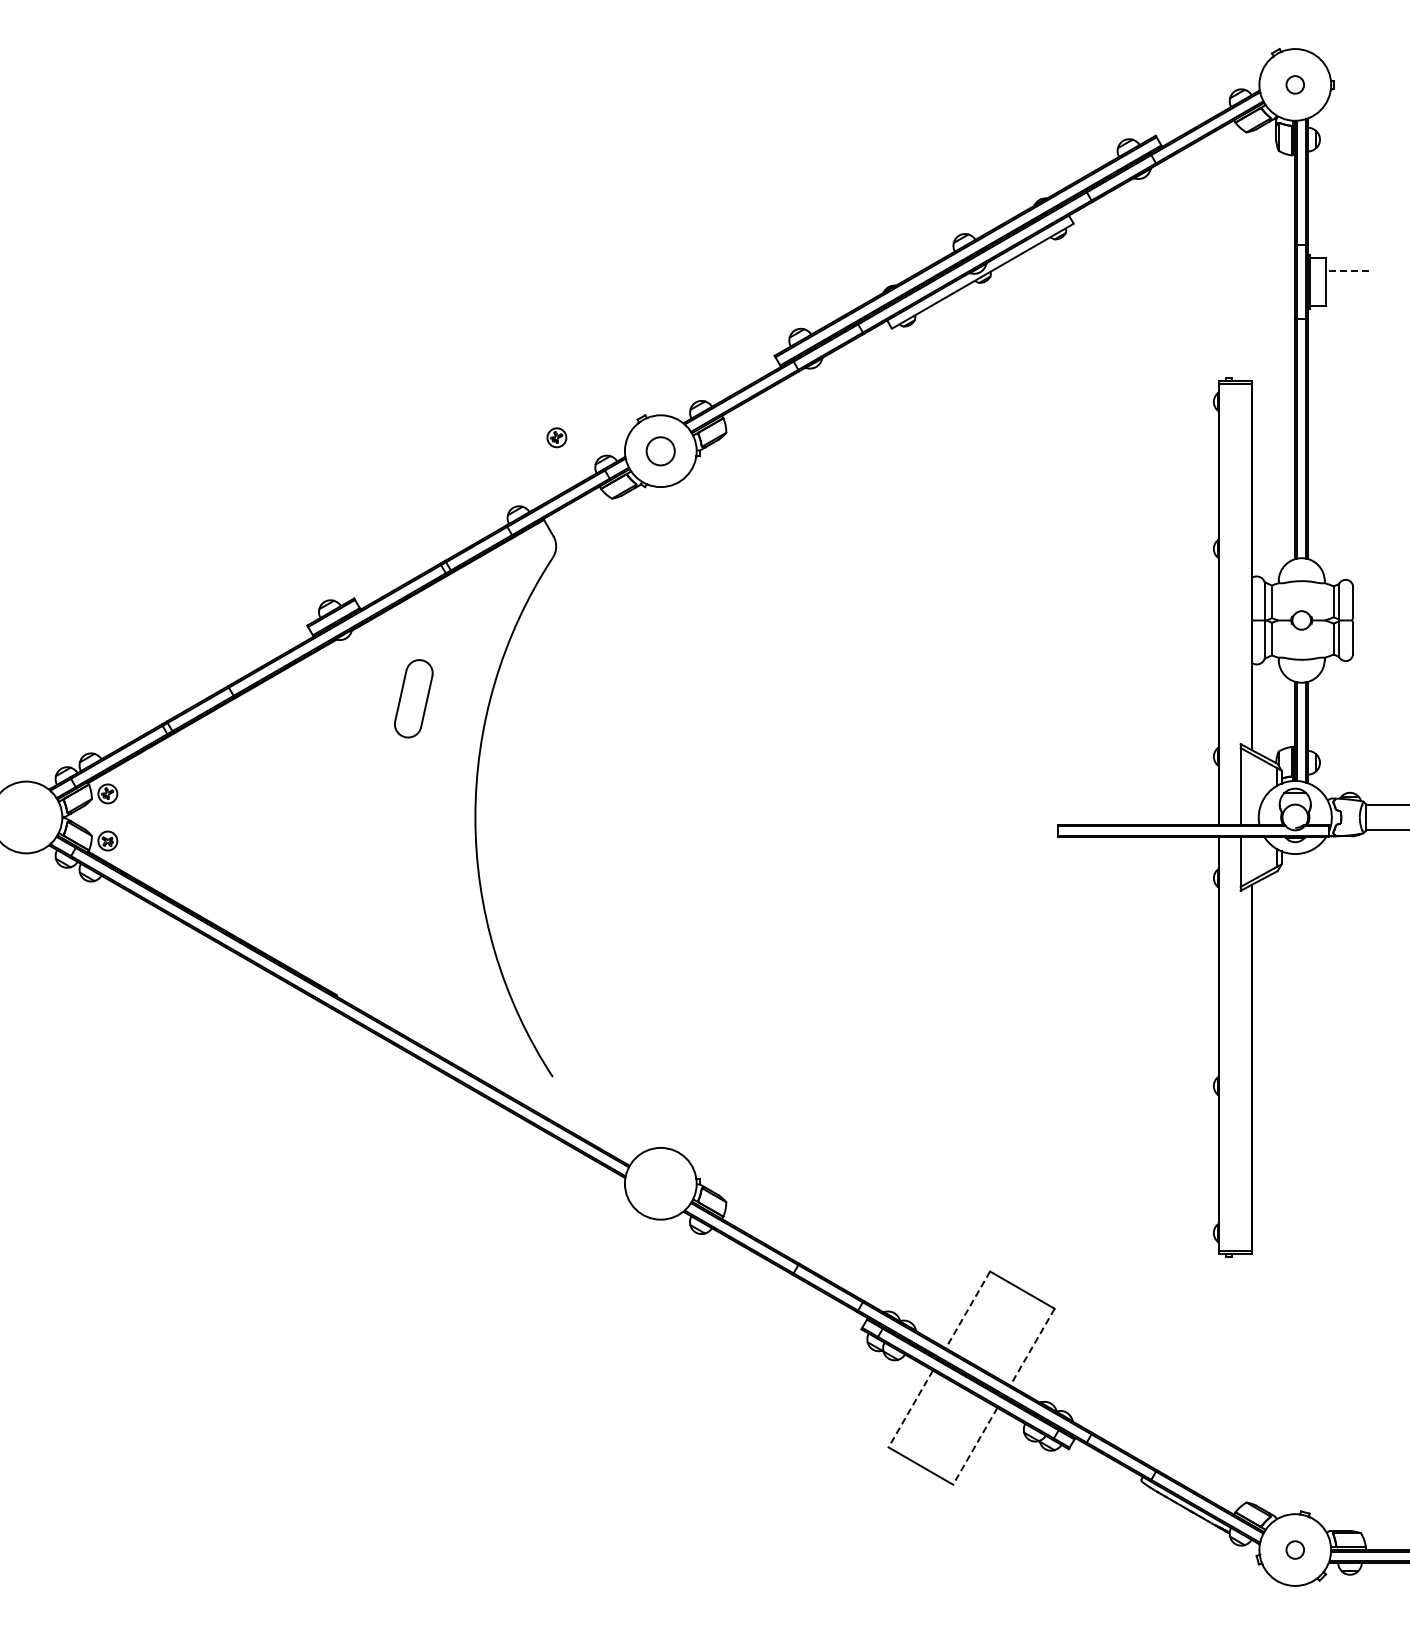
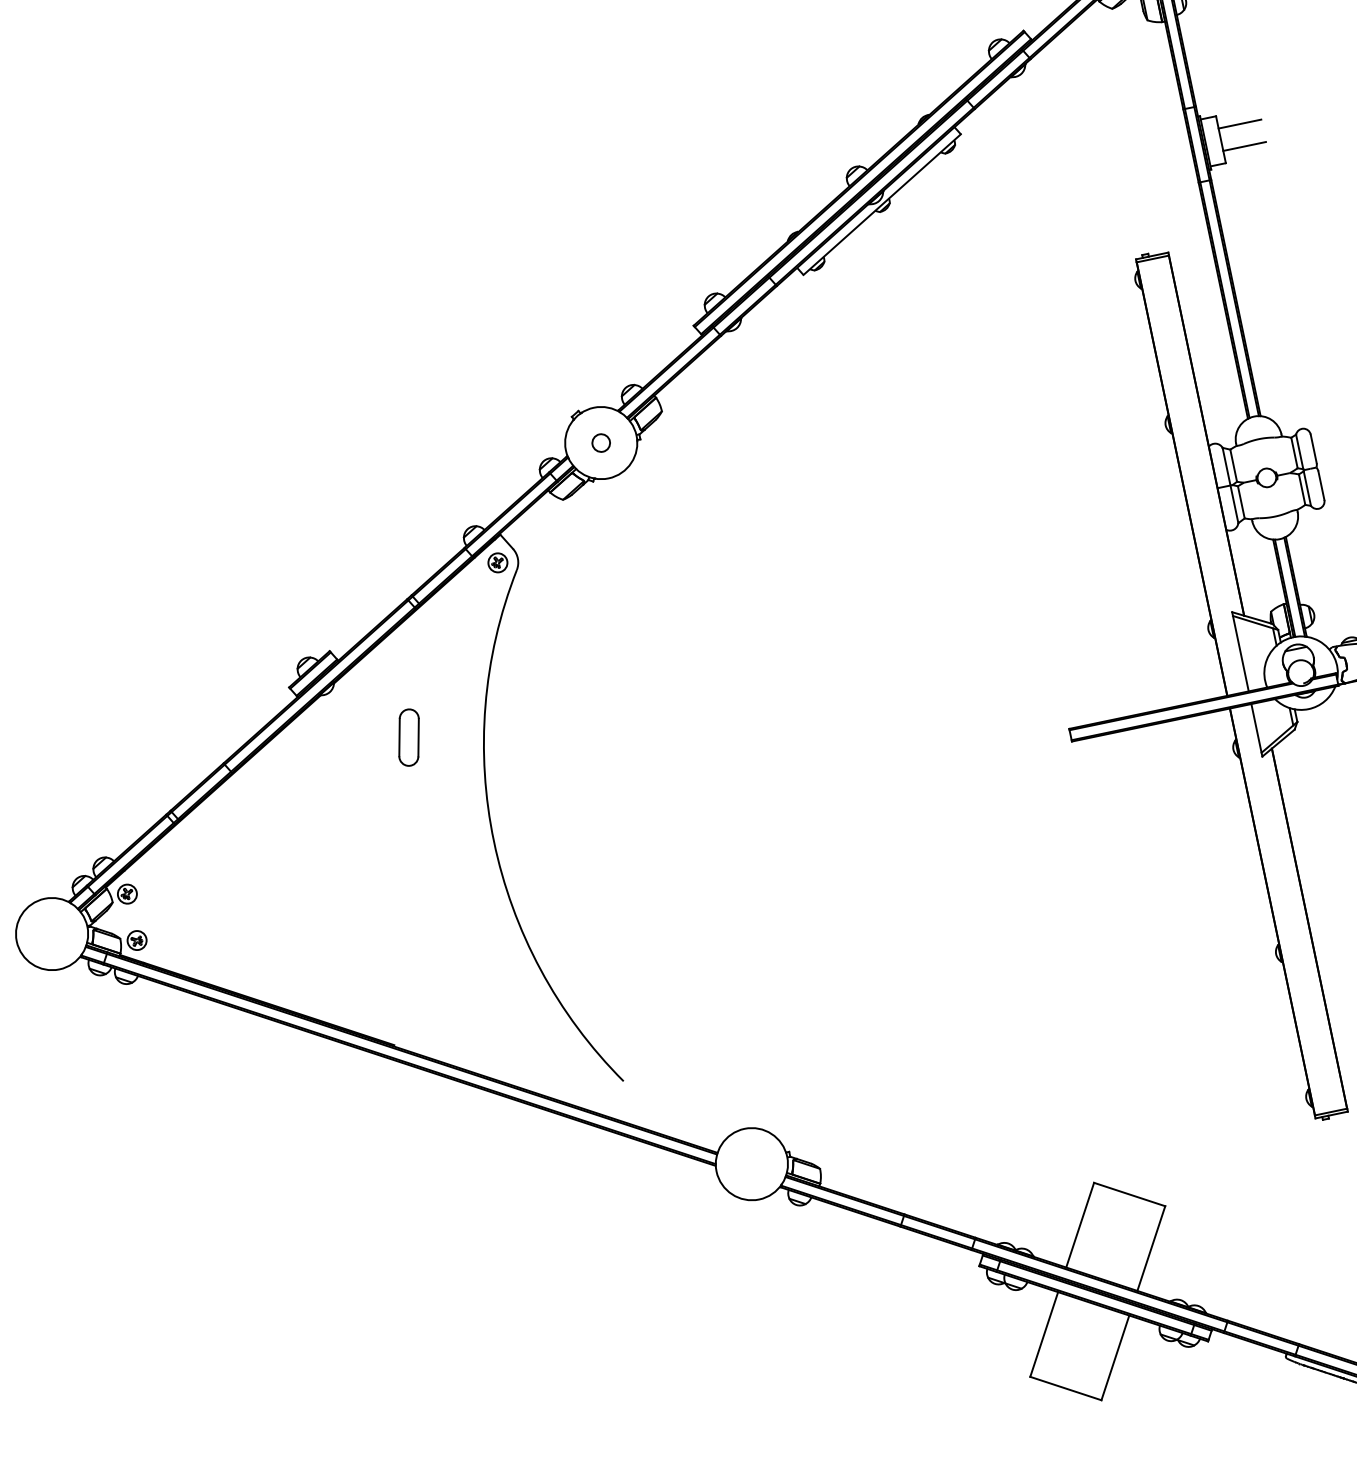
line: (1347, 270) -> (1240, 123), dashed -> solid
line: (1347, 293) -> (1244, 146), added
part: (556, 437) -> (497, 562), moved
circle: (660, 450) -> (600, 442), size x0.62
part: (413, 698) -> (408, 737), size x0.71
line: (967, 1310) -> (1079, 1225), dashed -> solid
line: (1032, 1347) -> (1151, 1248), dashed -> solid
line: (910, 1409) -> (1044, 1335), dashed -> solid
line: (975, 1446) -> (1115, 1358), dashed -> solid

